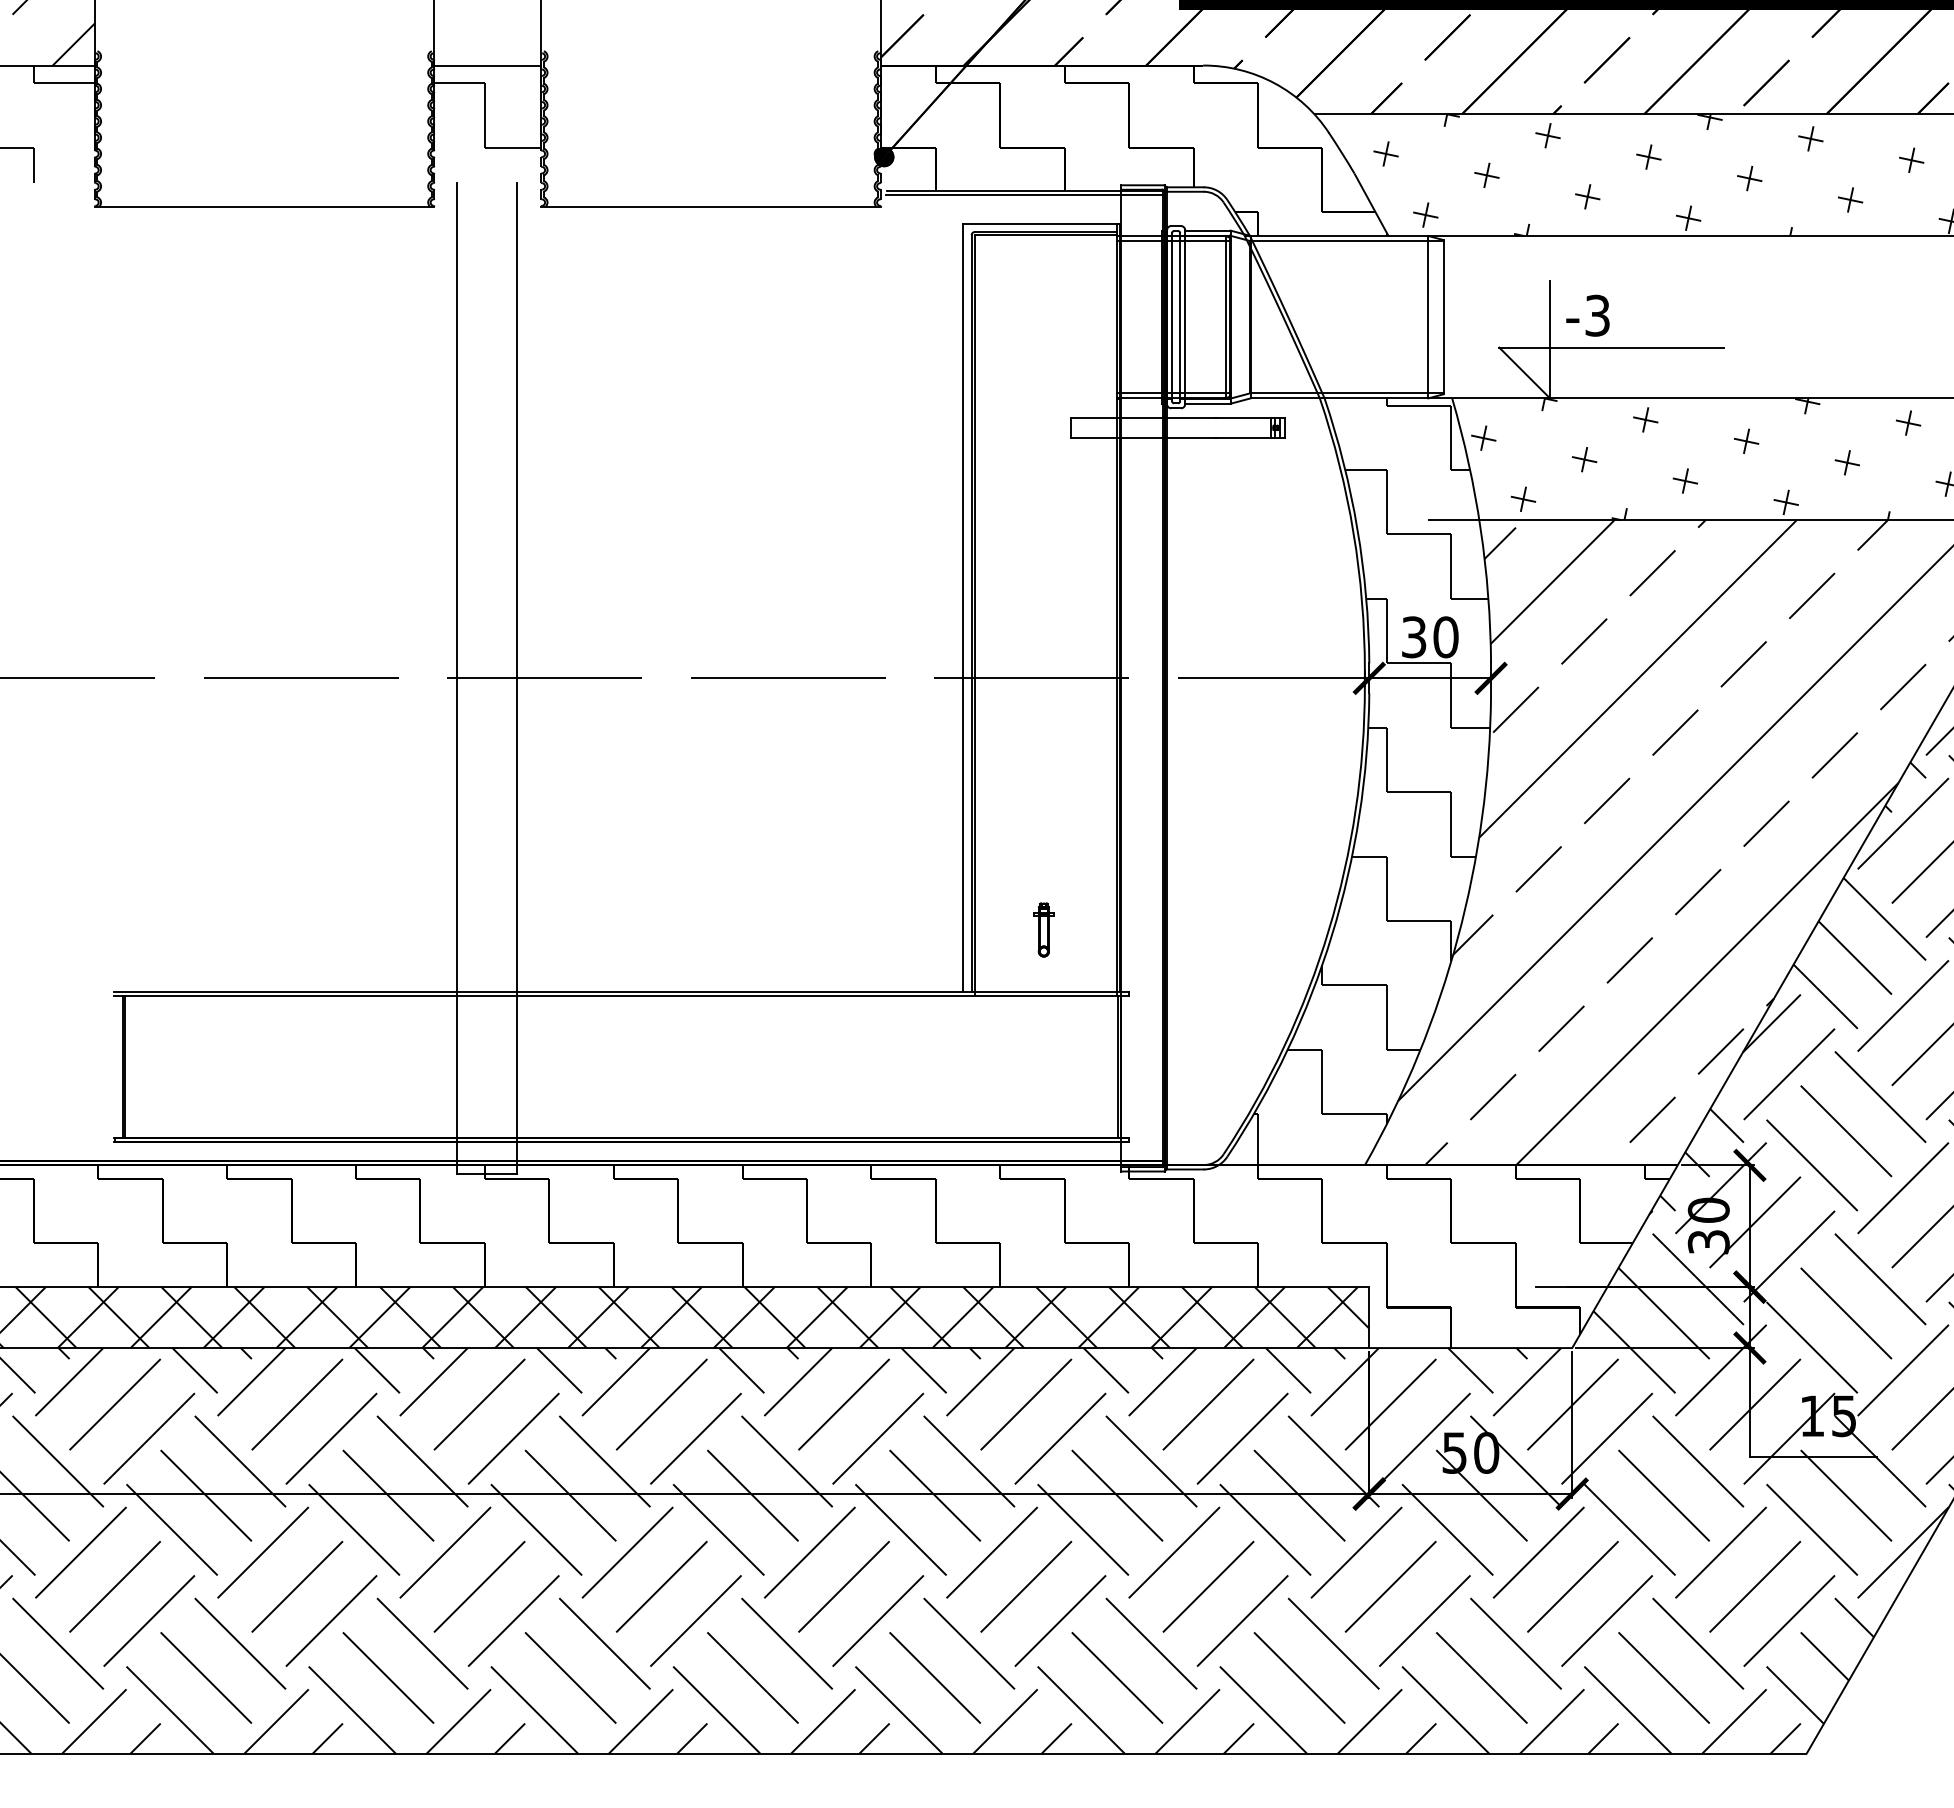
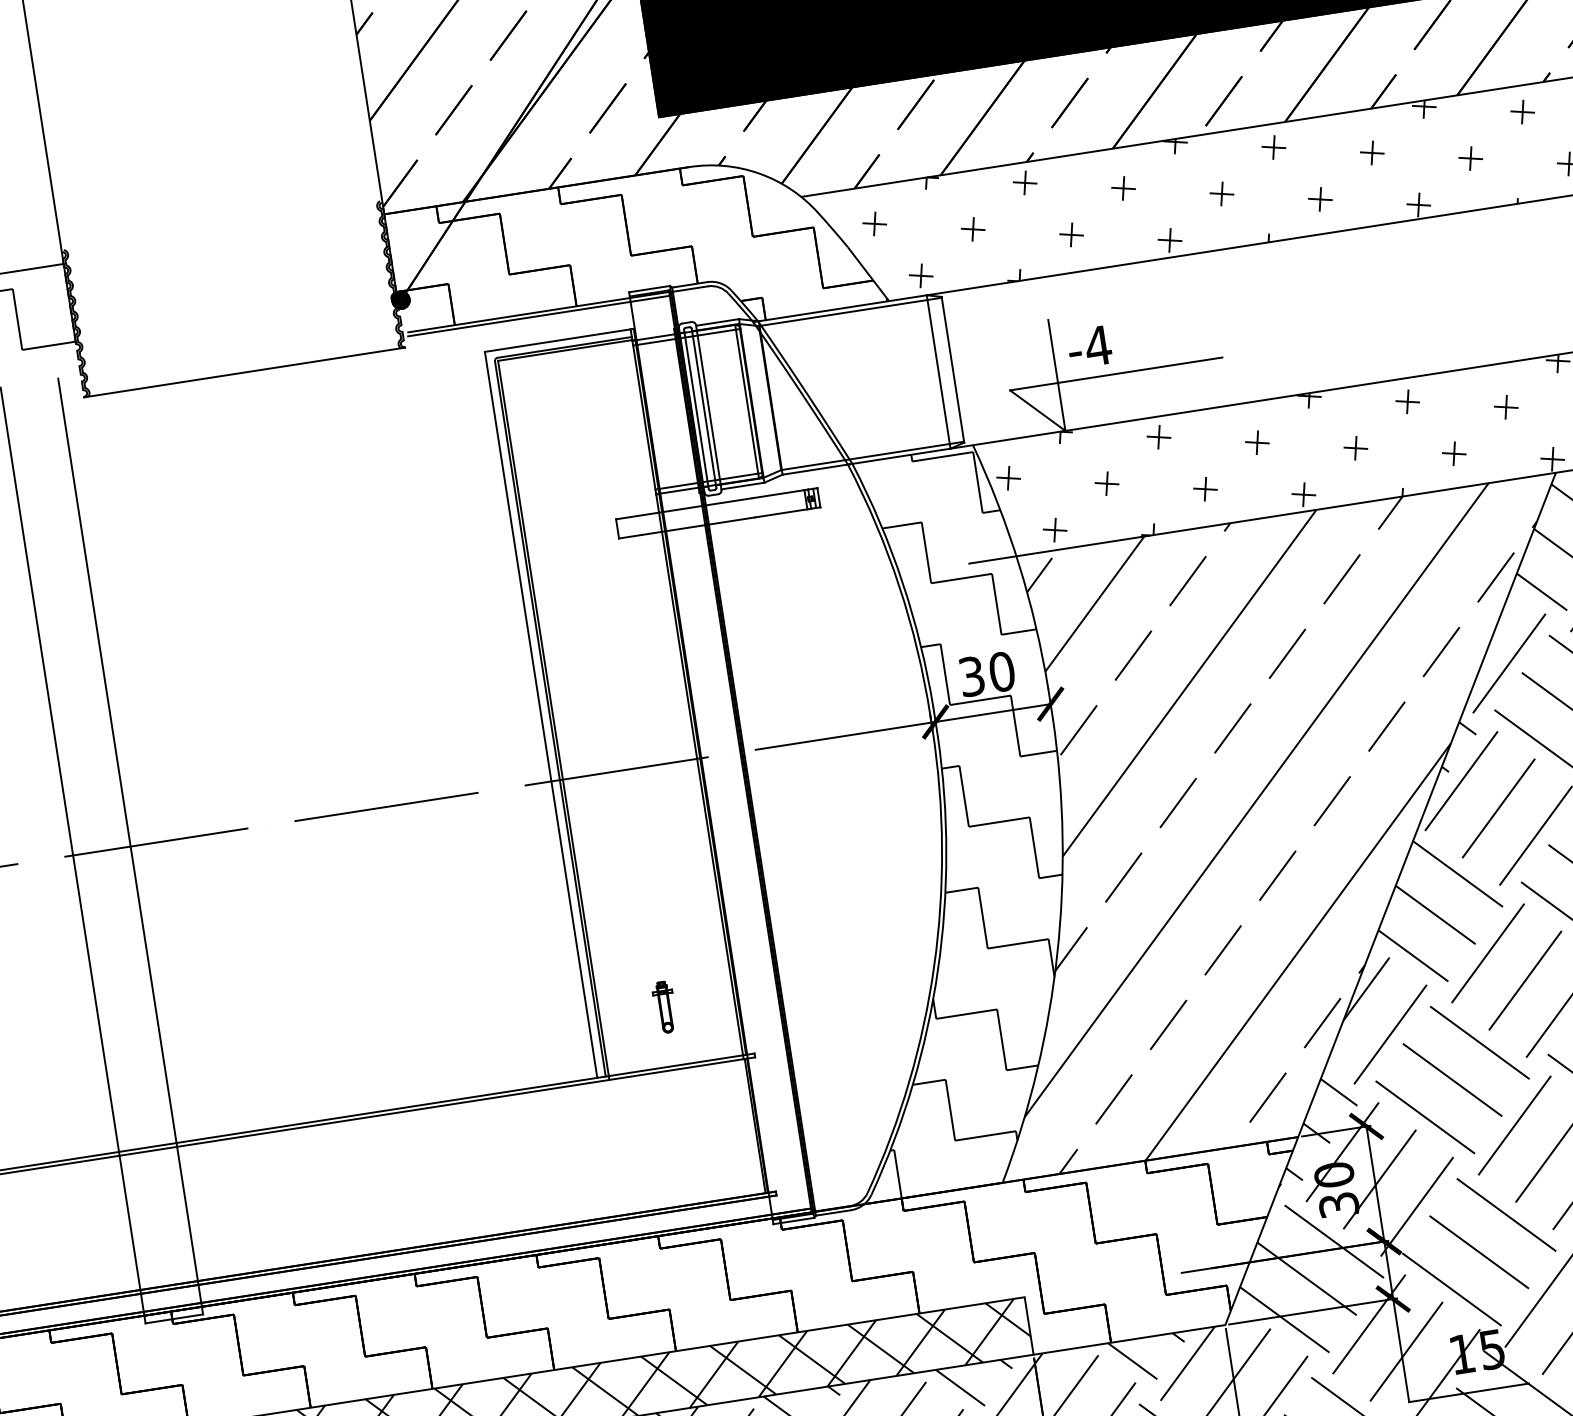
text: (1597, 315) -> (1098, 345), -3 -> -4

